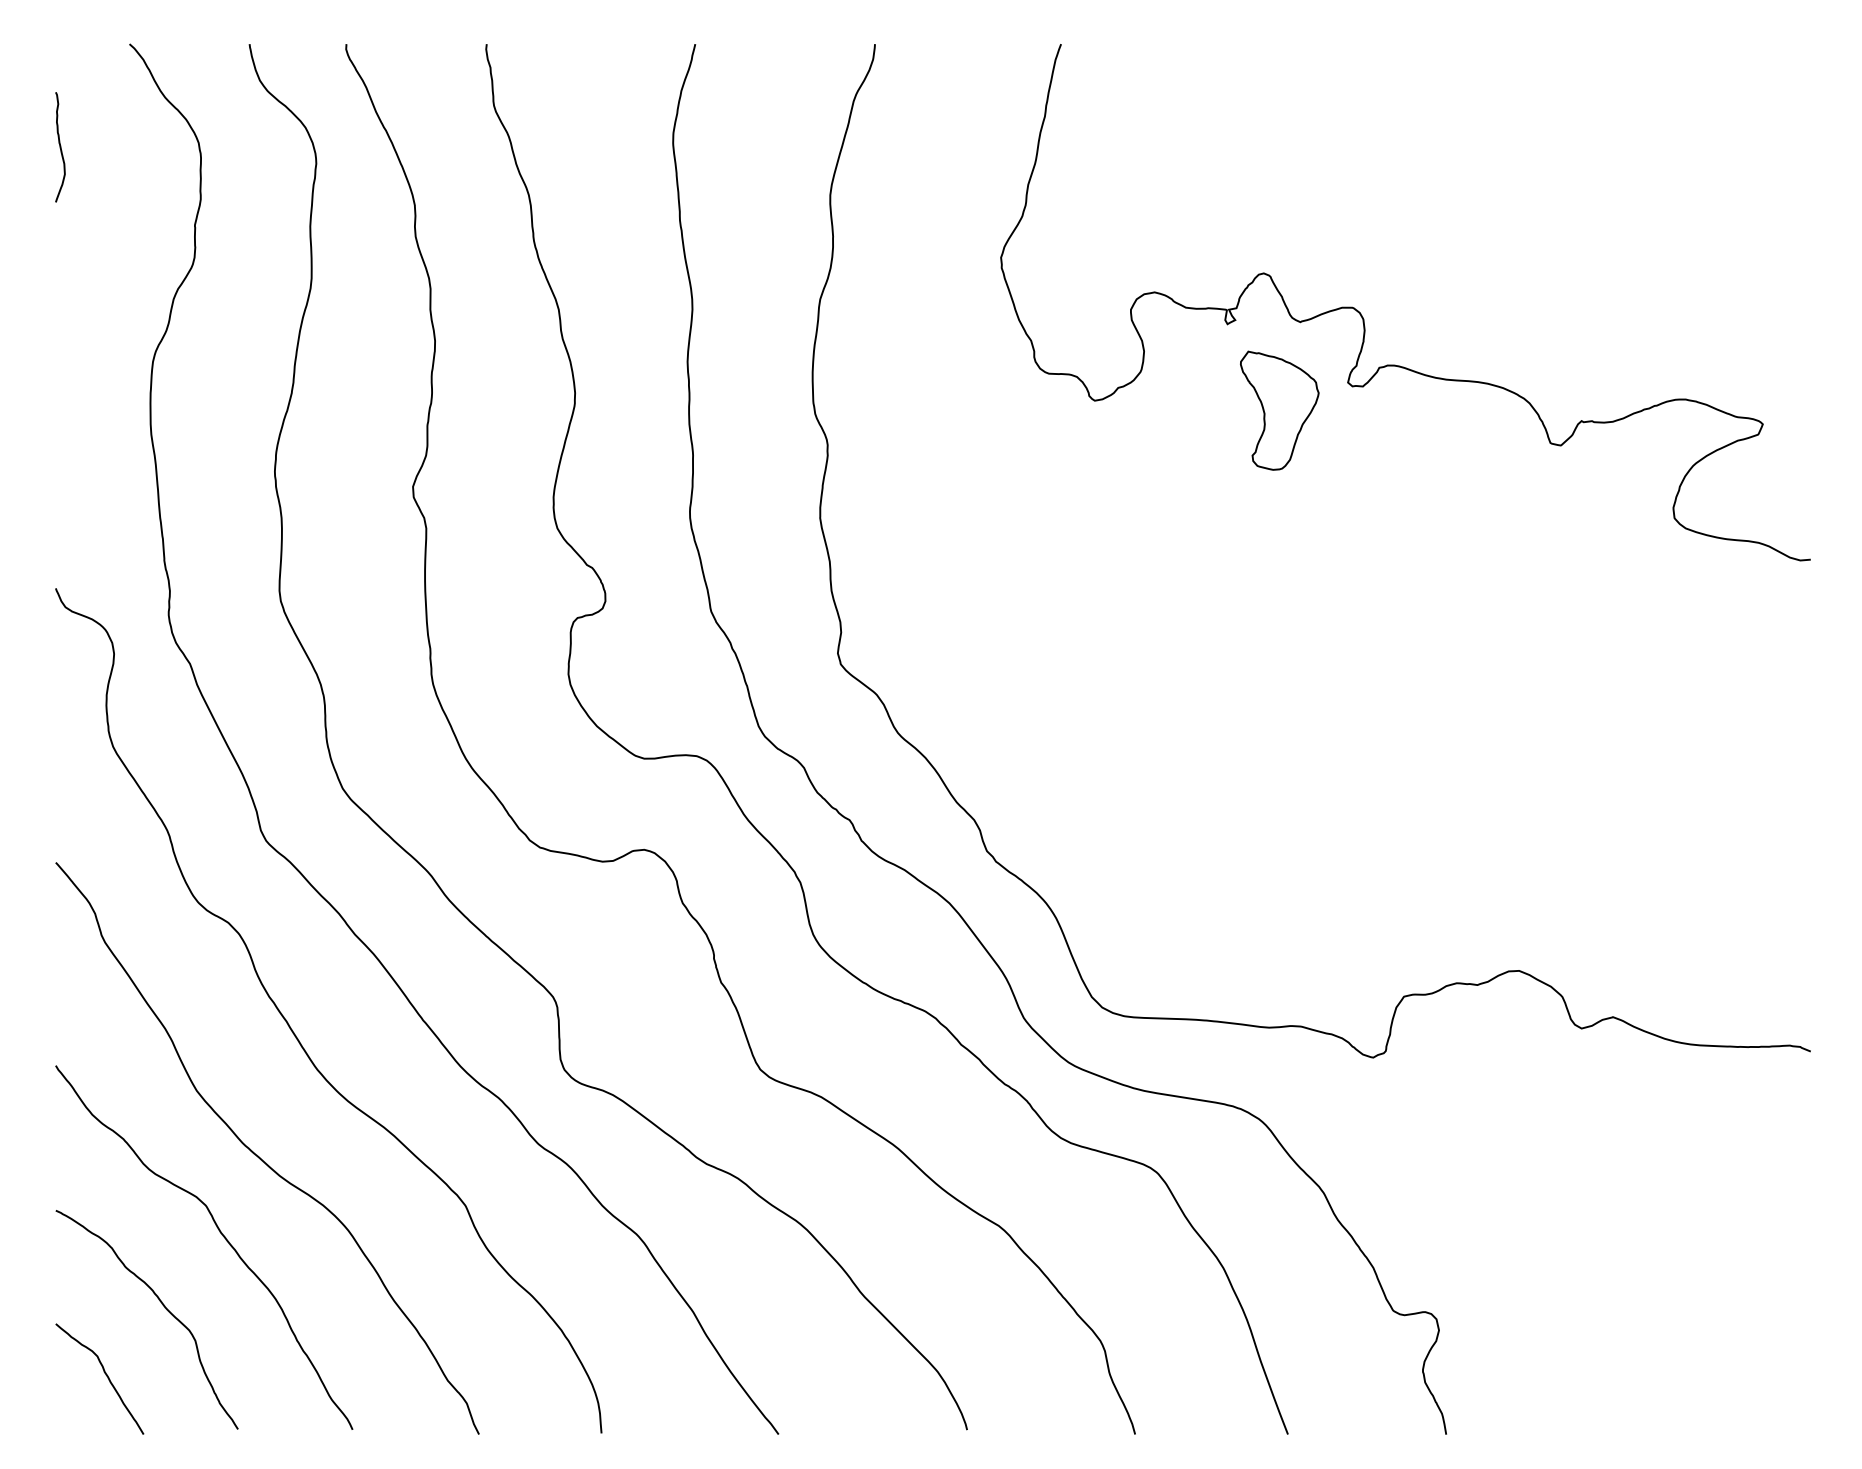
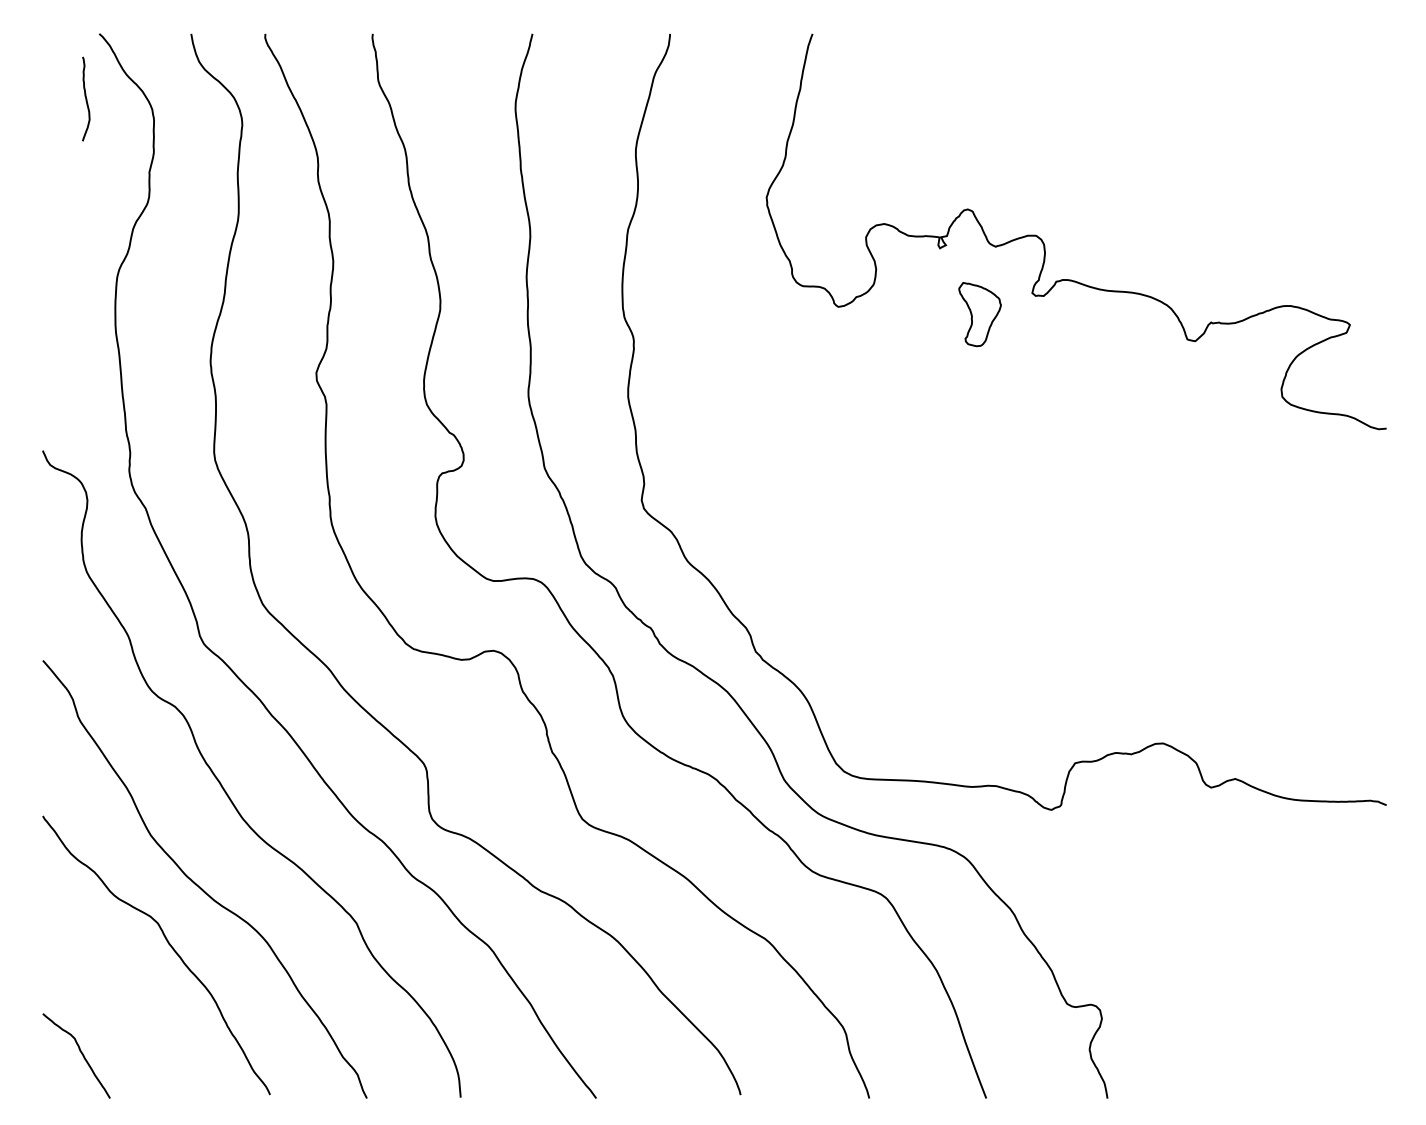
curve: (60, 147) -> (86, 99), moved
part: (1279, 410) -> (979, 314), size x0.7
curve: (162, 1305) -> (124, 999), removed

